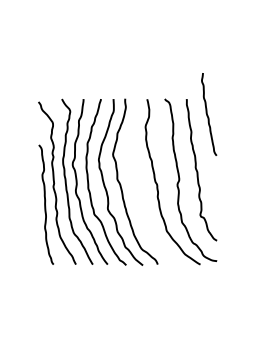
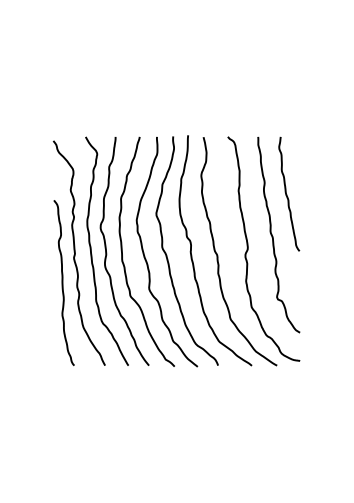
curve: (207, 114) -> (287, 194), moved
curve: (139, 184) -> (192, 255), added

